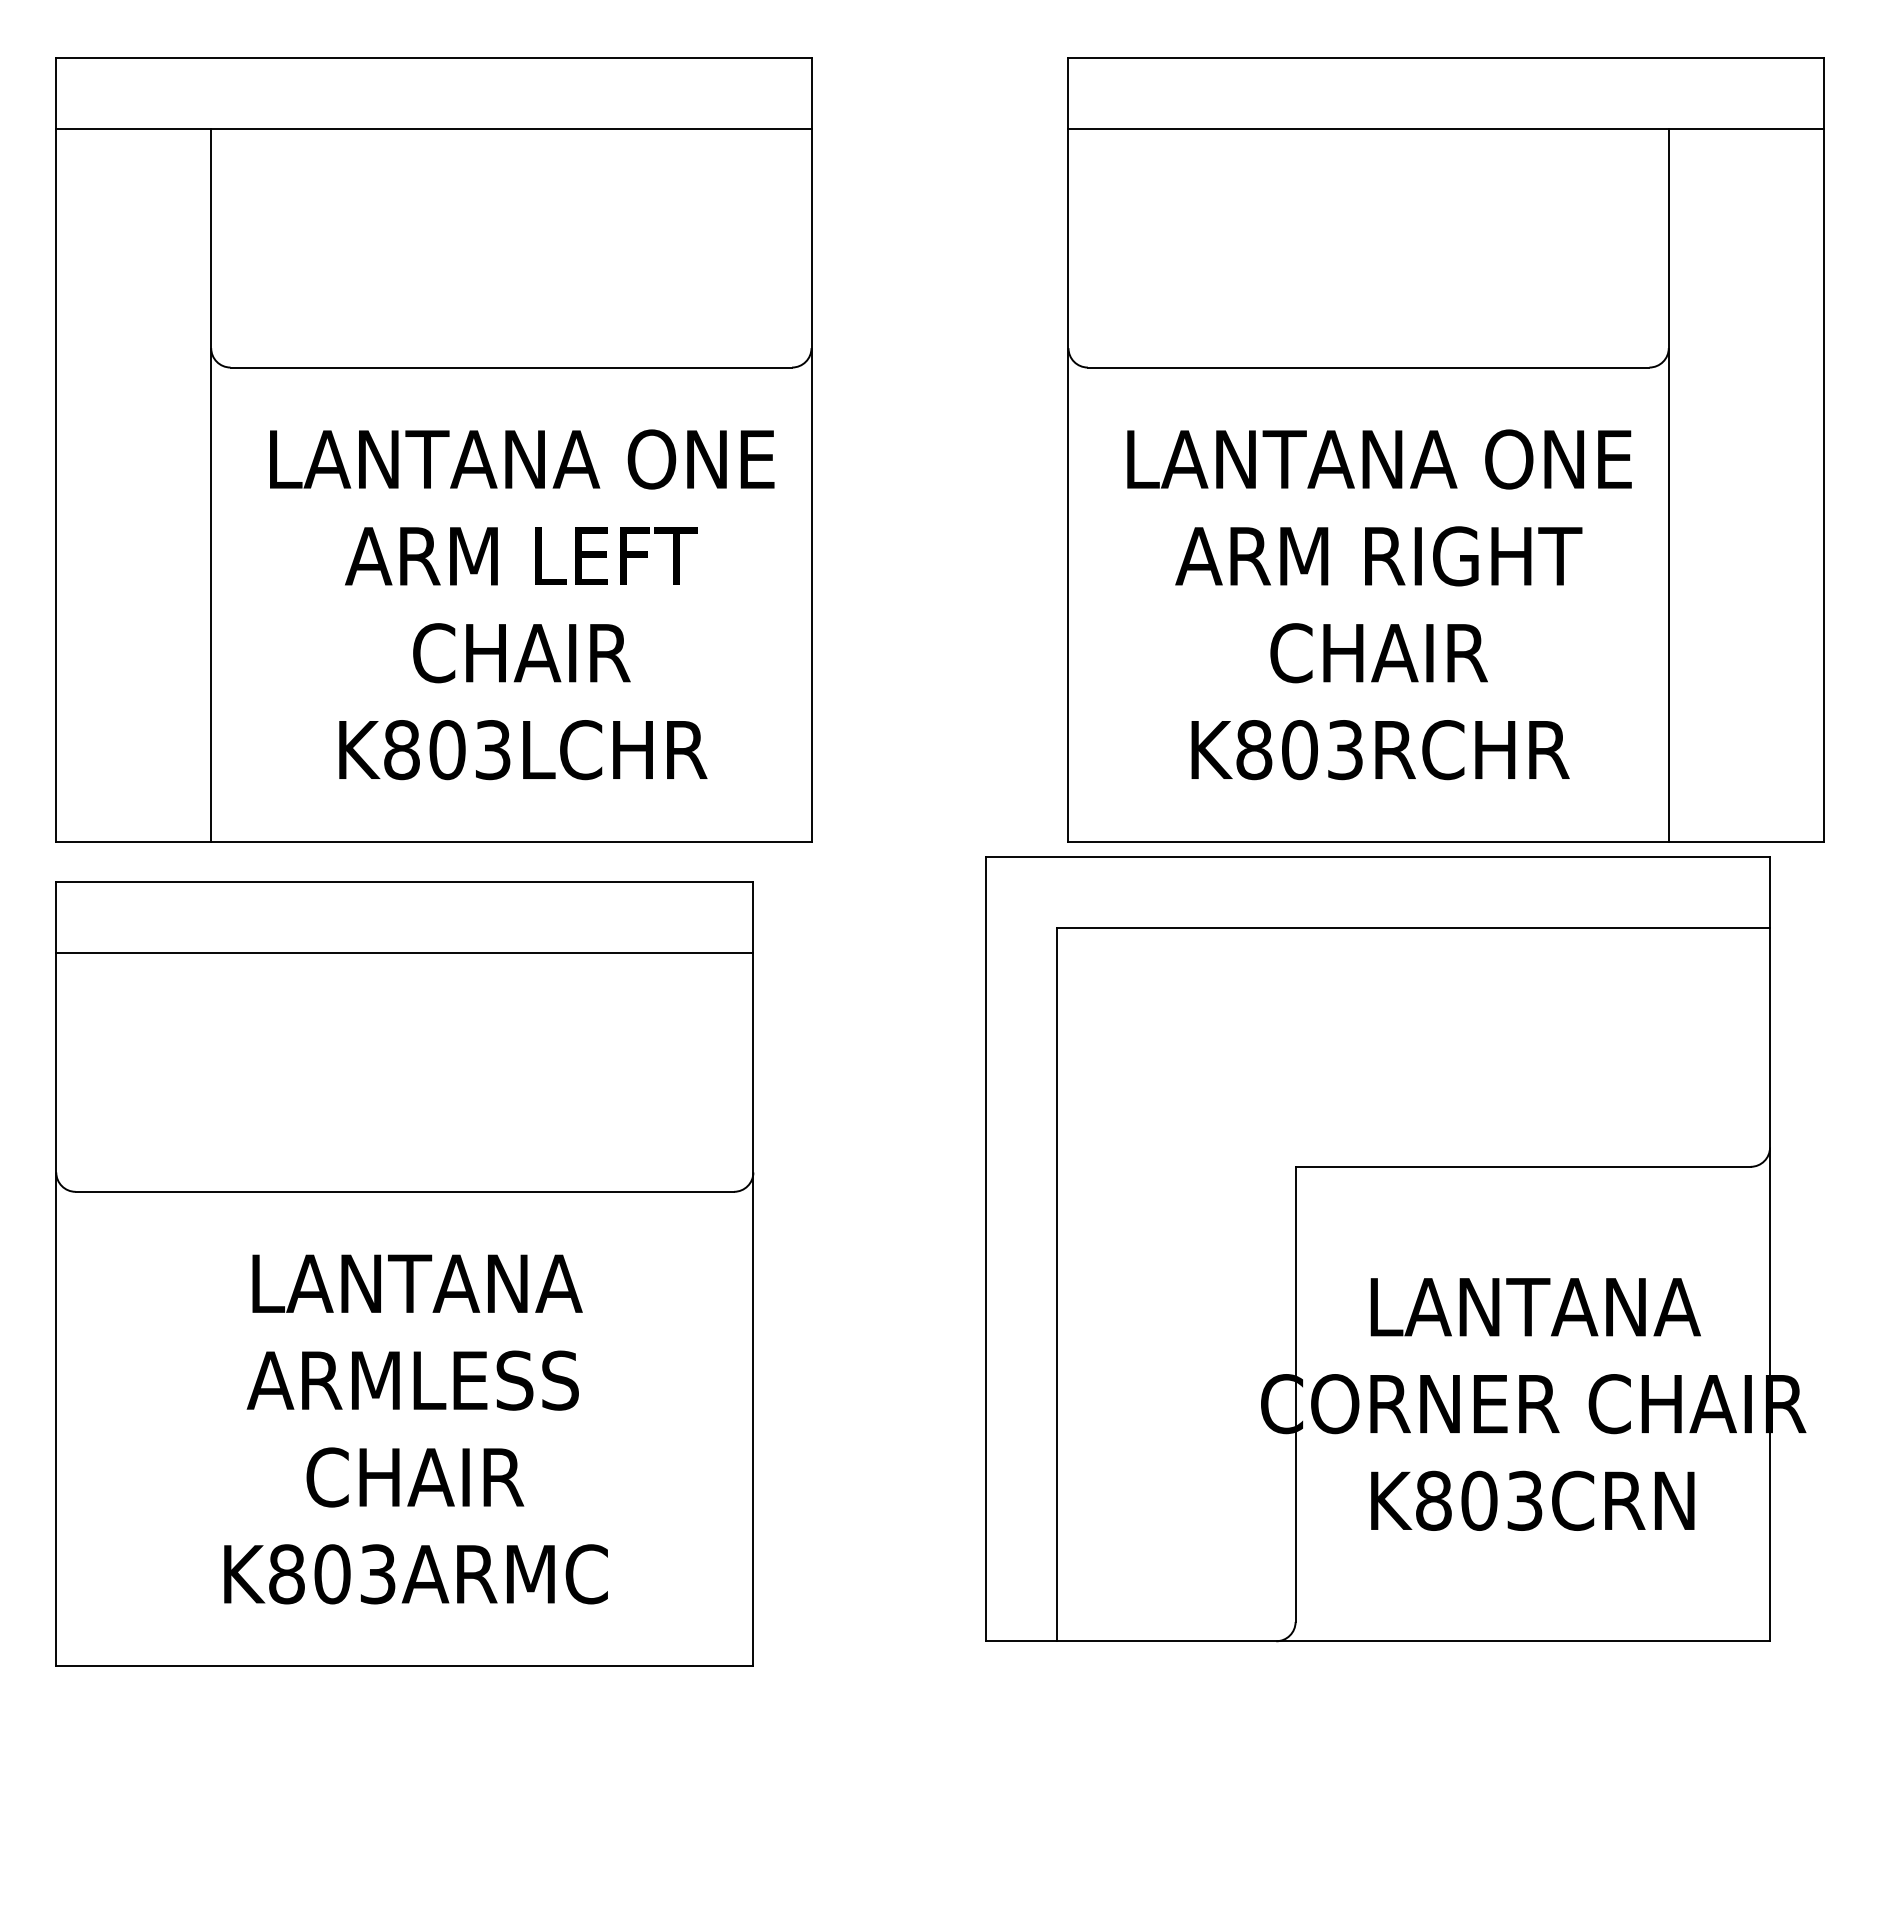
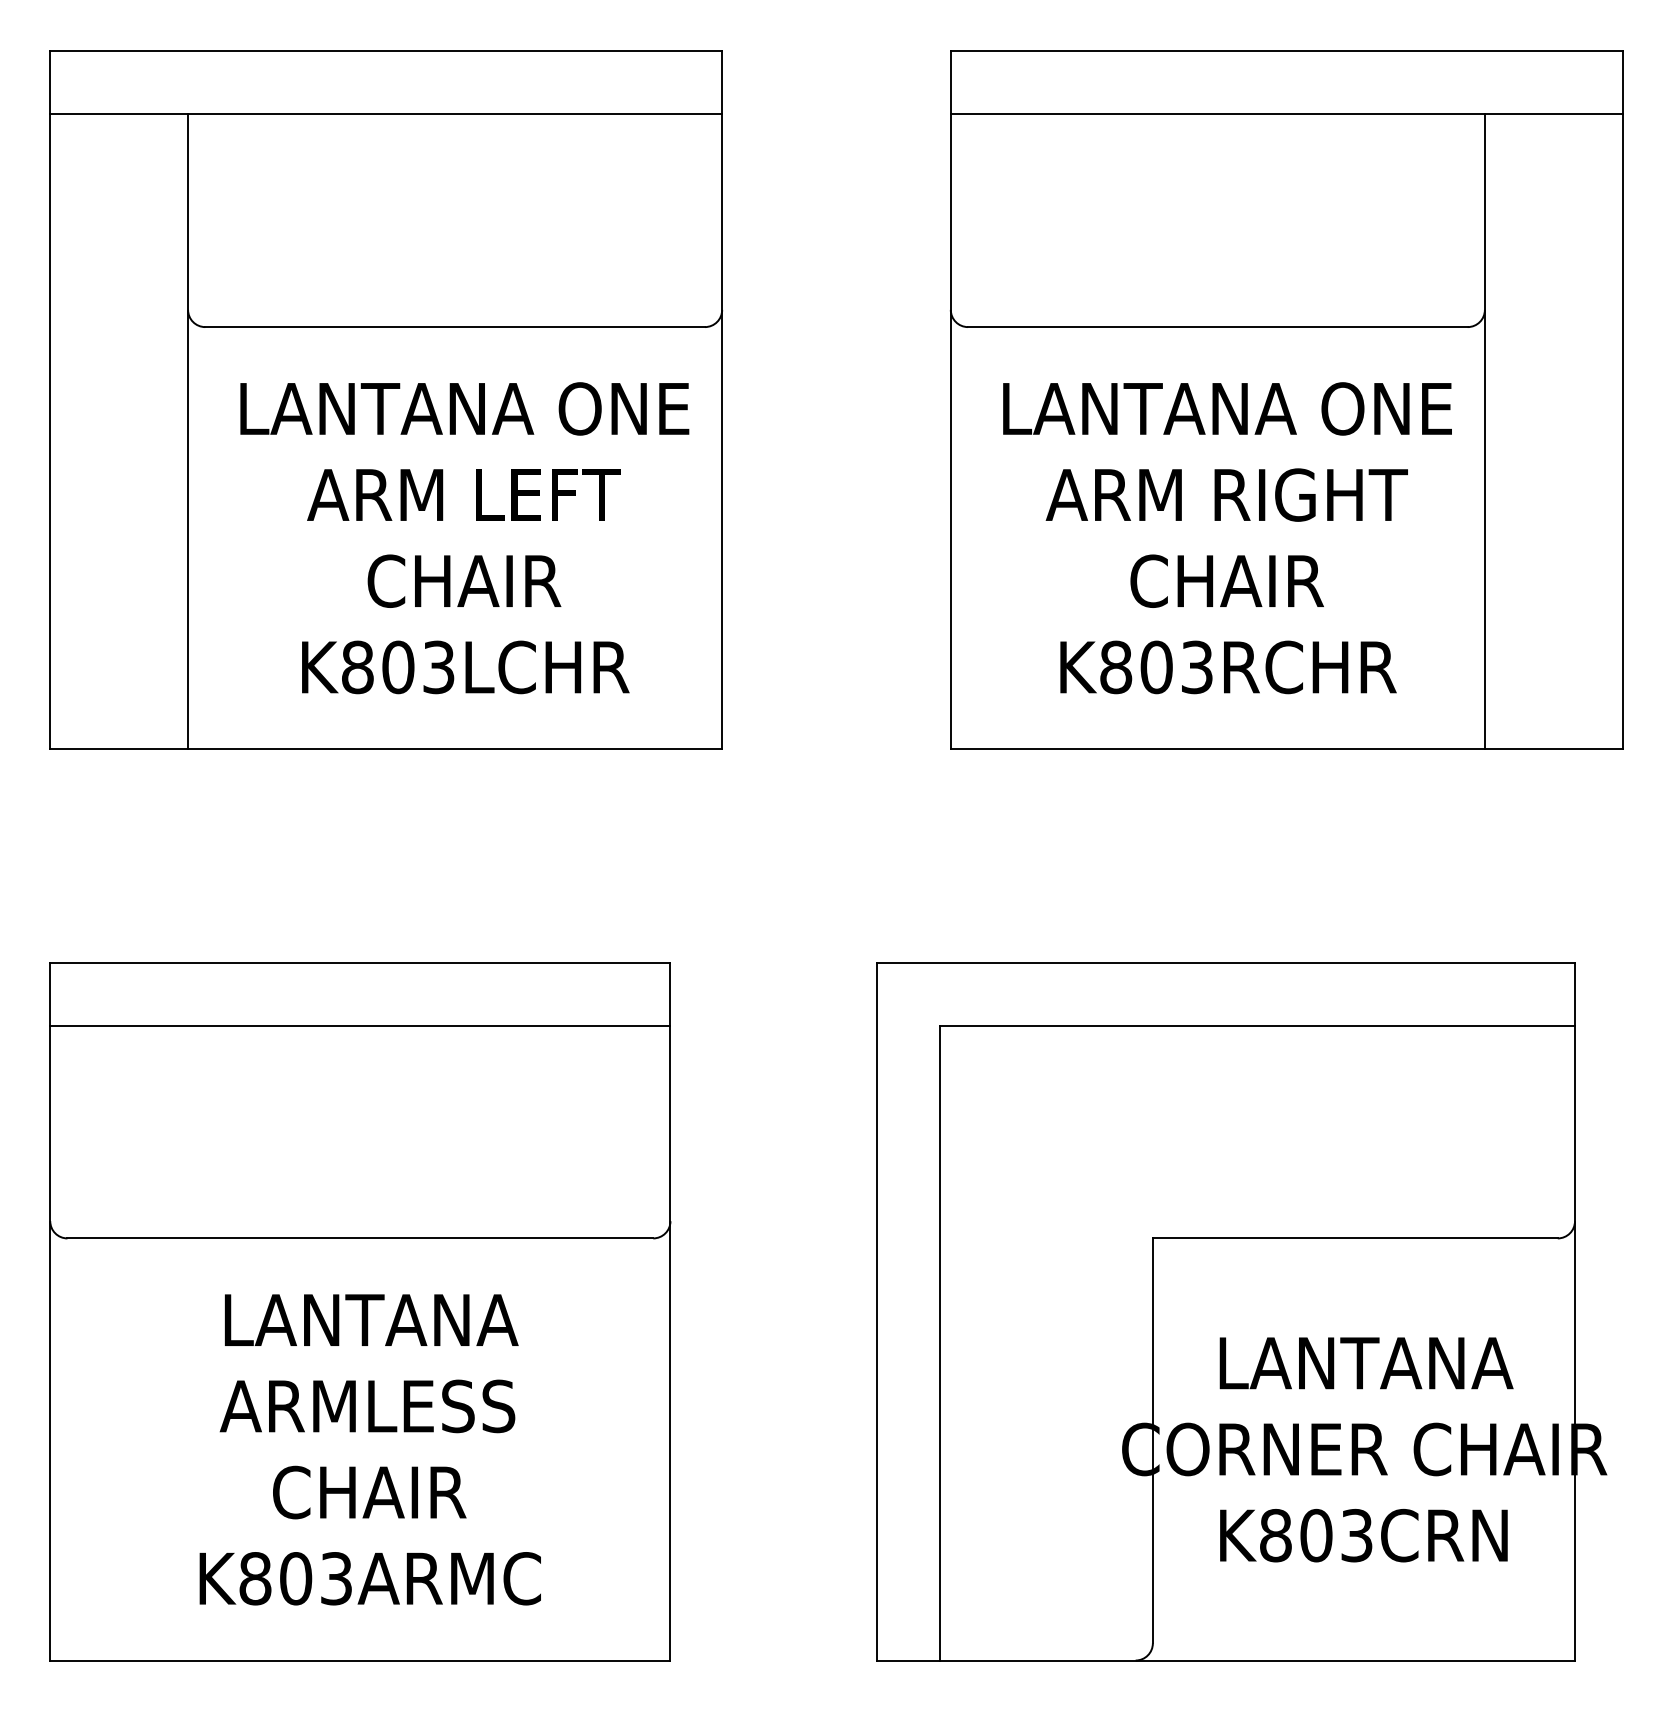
part: (1395, 1249) -> (1241, 1311), moved
part: (404, 1273) -> (360, 1311), moved

